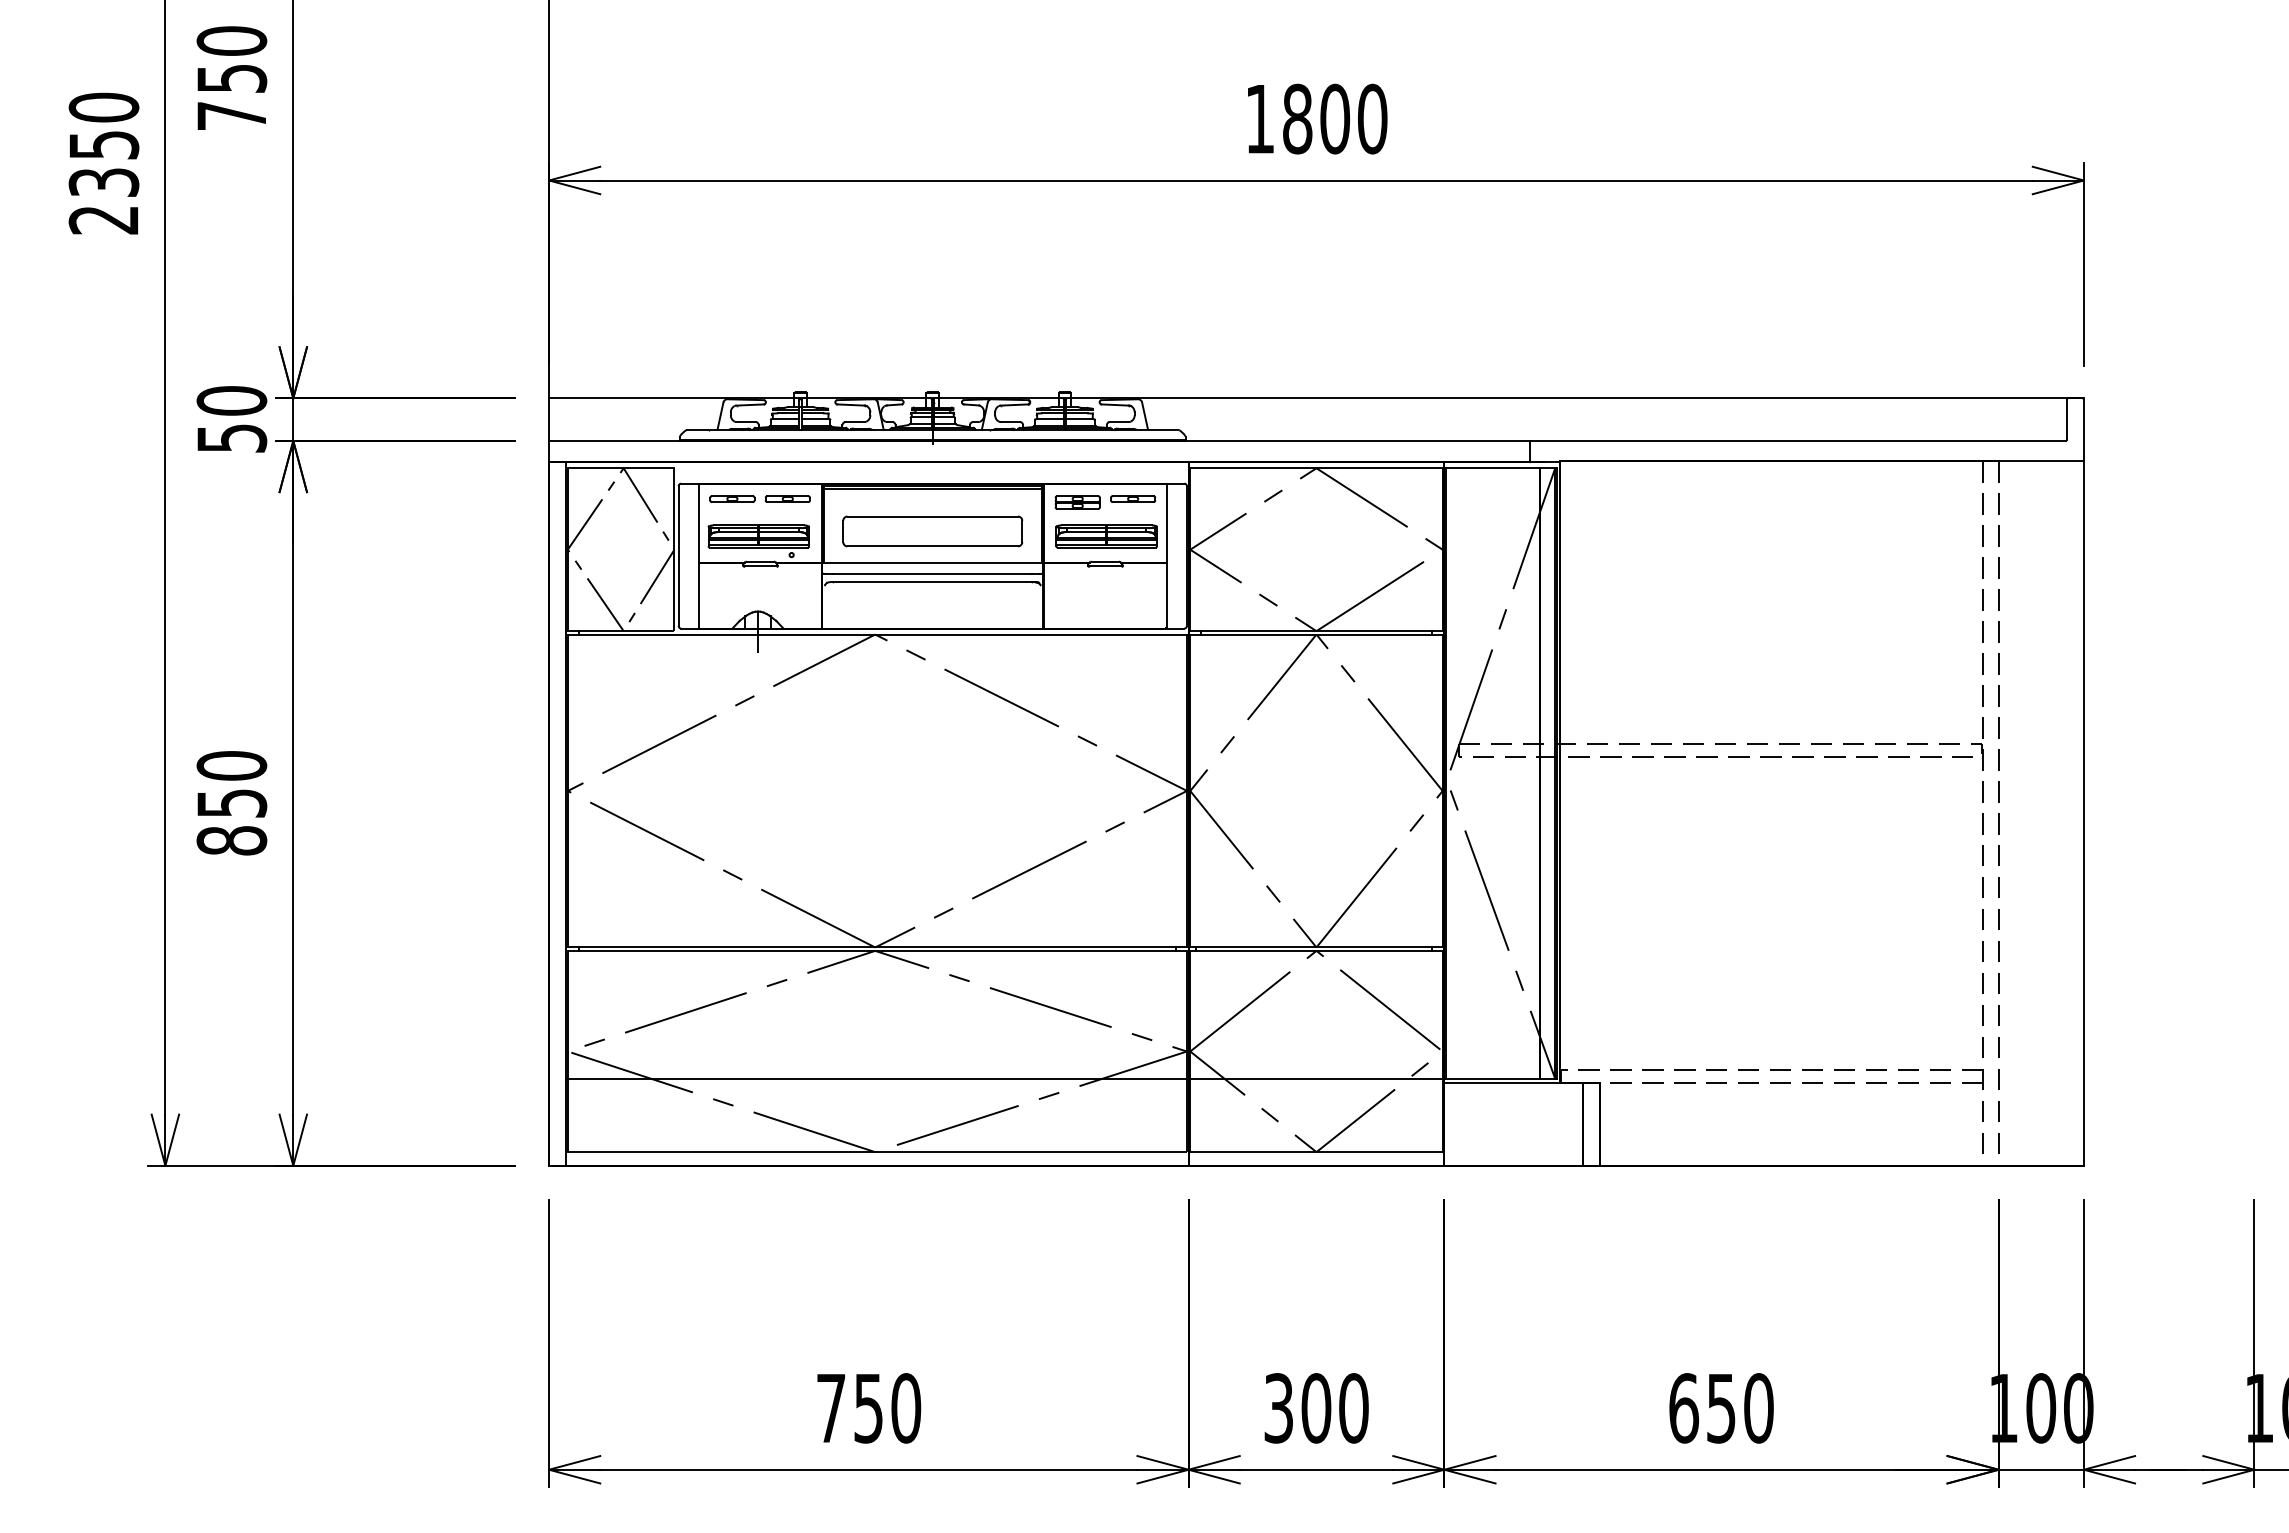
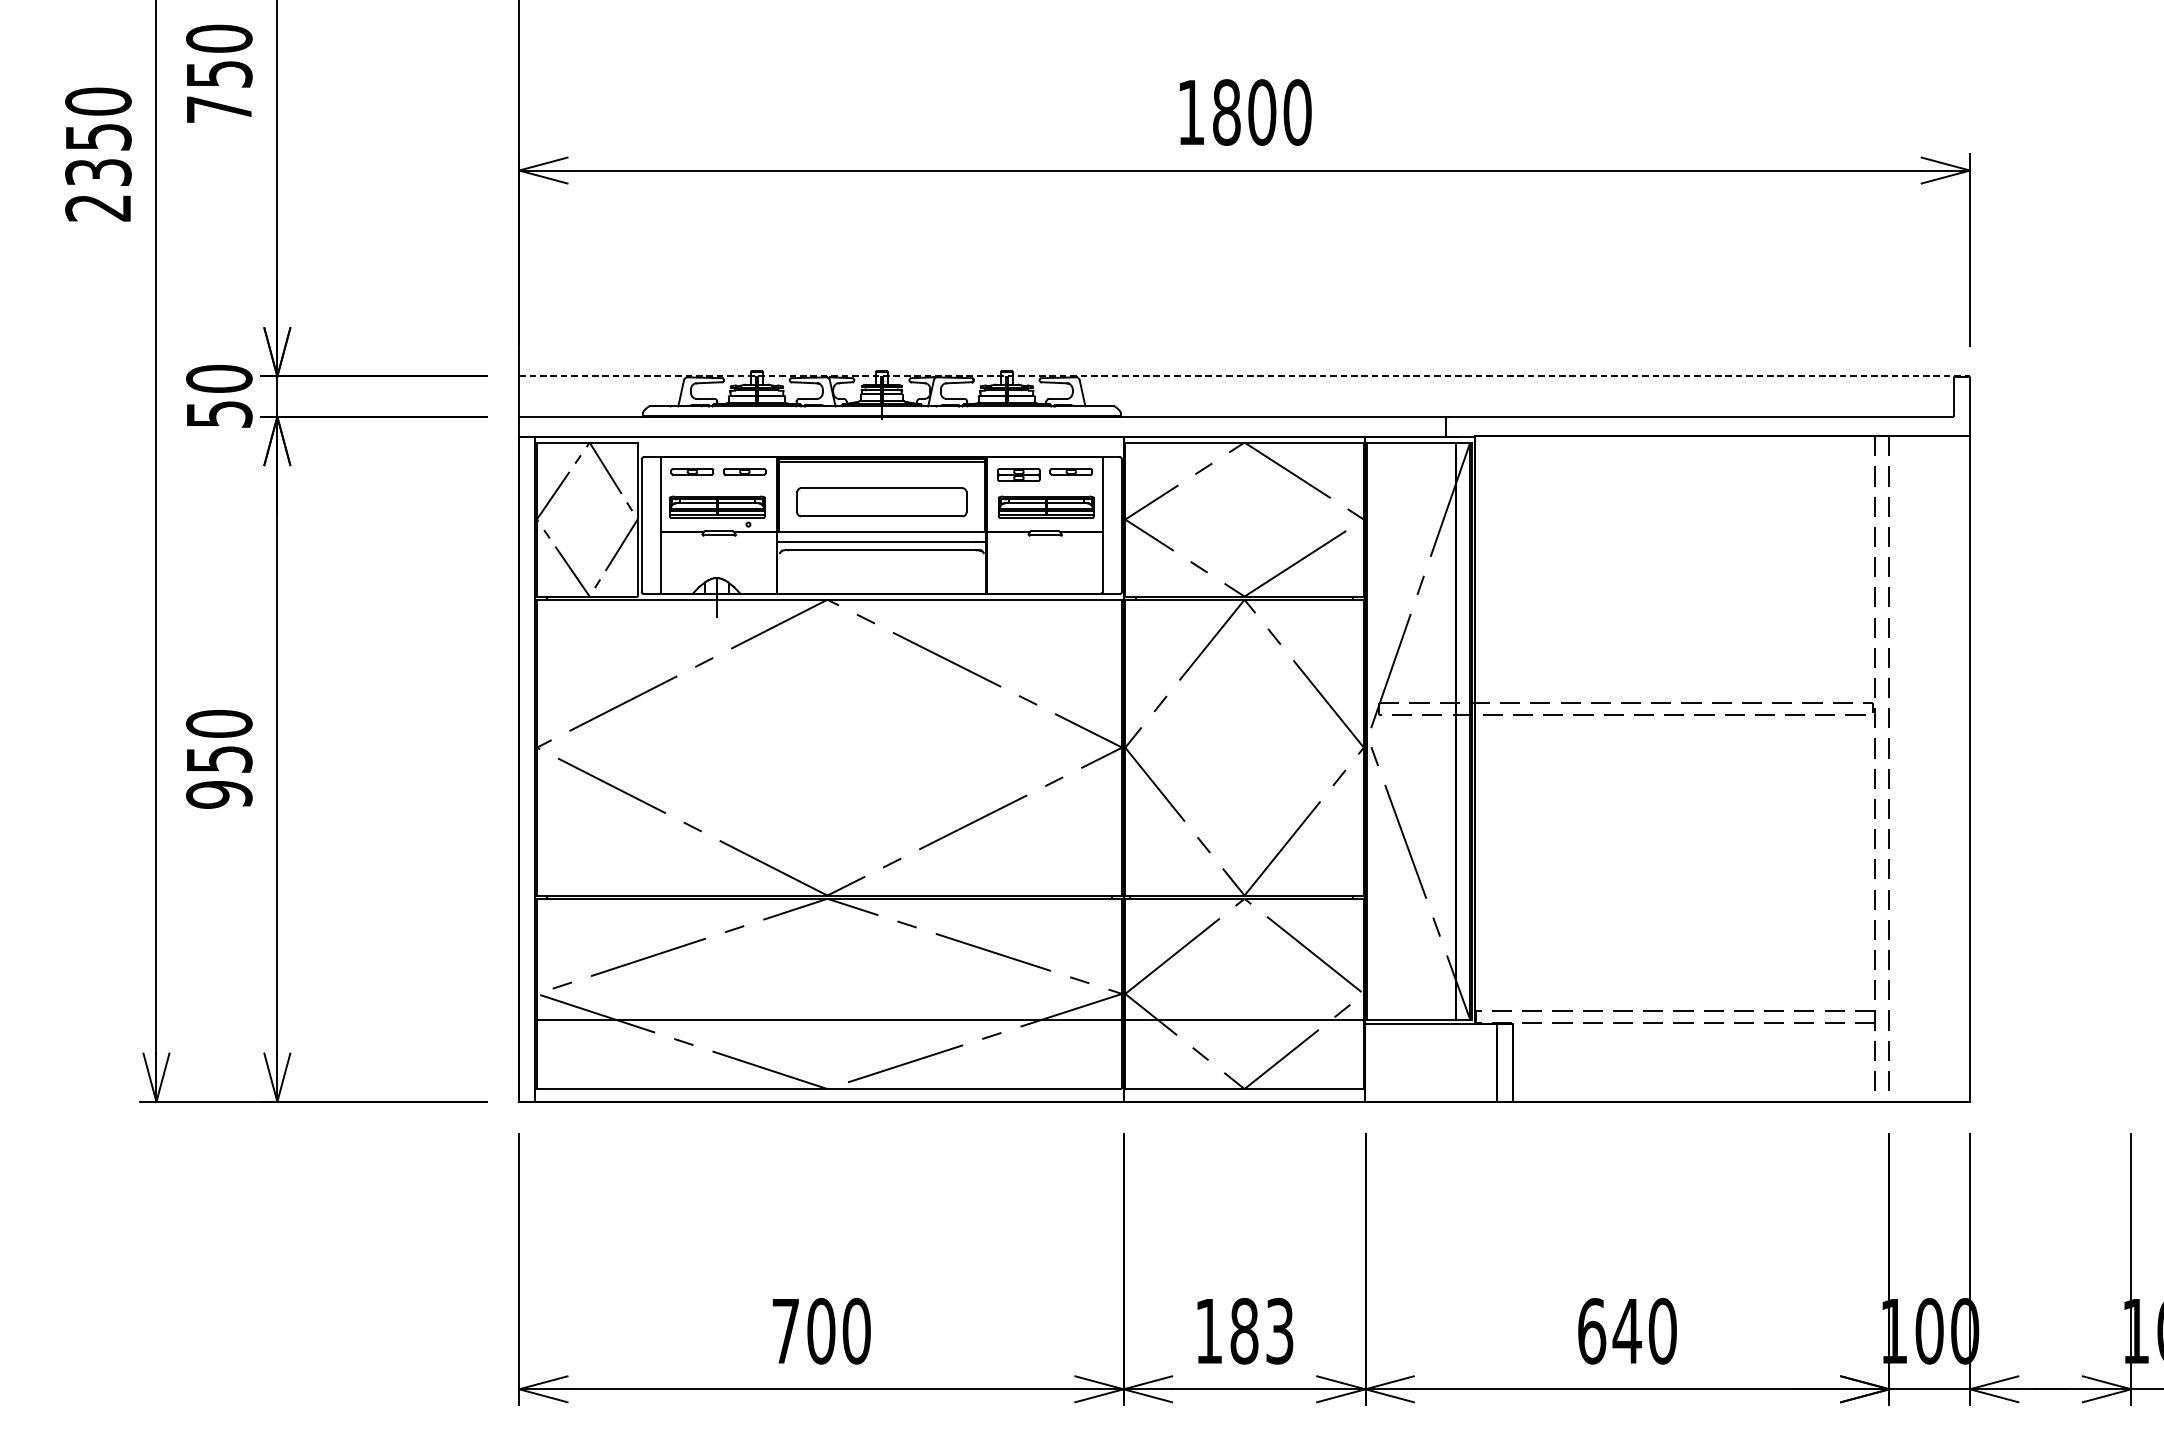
line: (1316, 398) -> (1244, 376), solid -> dashed
text: (231, 840) -> (218, 794), 850 -> 950
text: (868, 1408) -> (821, 1331), 750 -> 700
text: (1316, 1408) -> (1244, 1331), 300 -> 183
text: (1720, 1408) -> (1626, 1331), 650 -> 640

